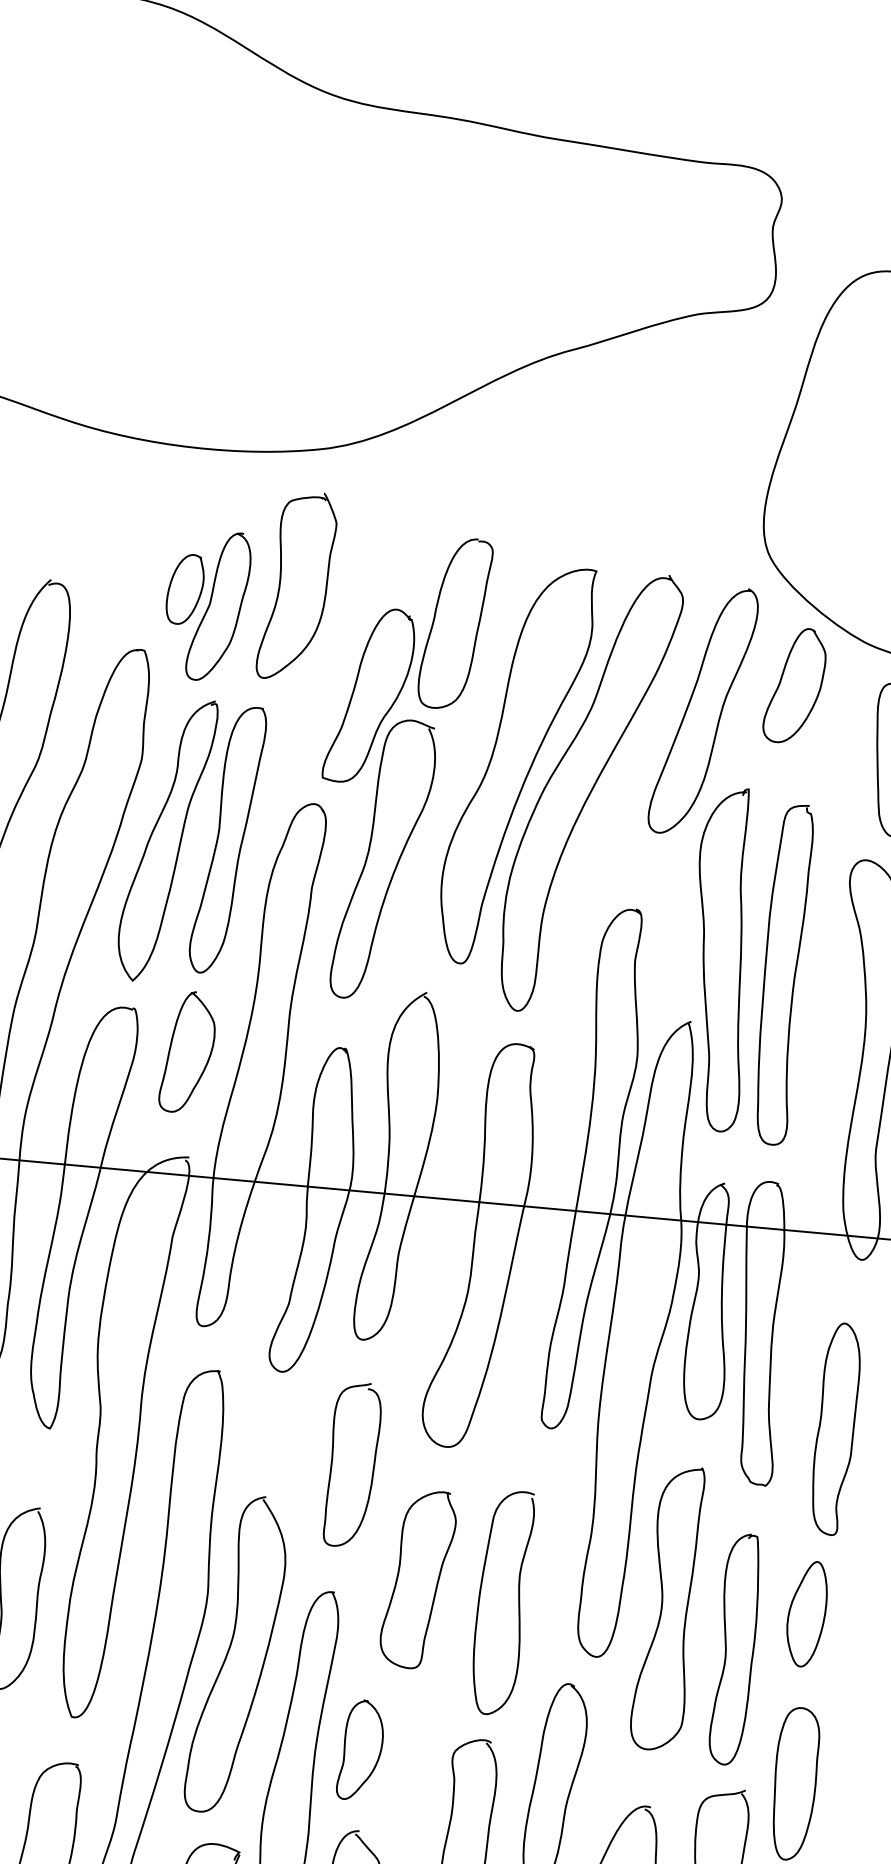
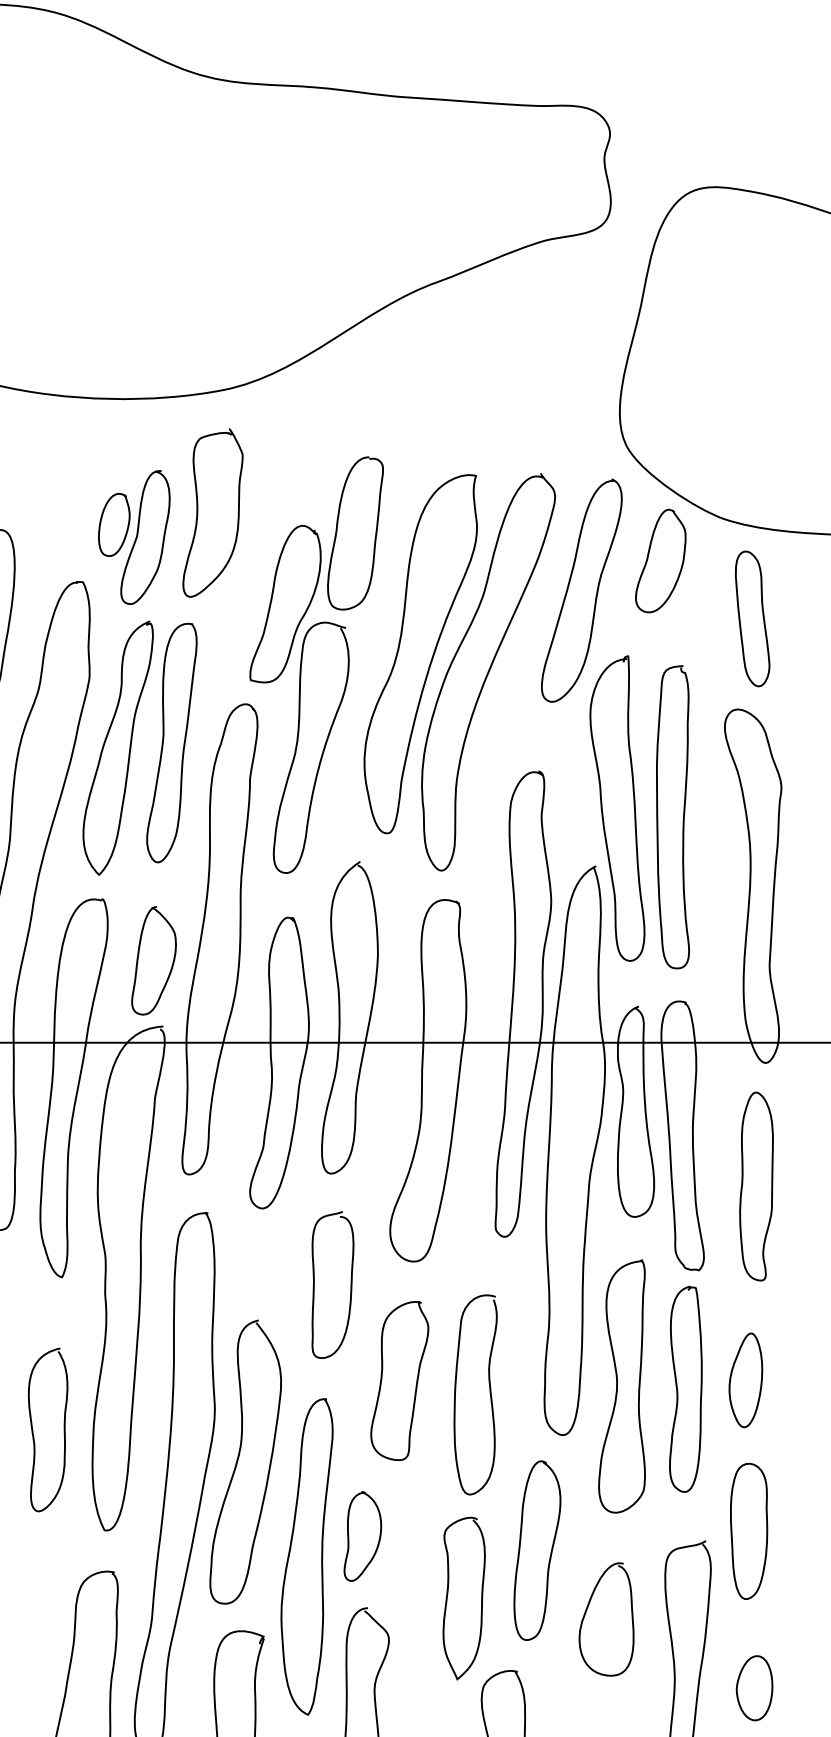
curve: (170, 1050) -> (138, 960), moved
part: (835, 1429) -> (756, 1186), moved
curve: (727, 1650) -> (678, 1390), moved

